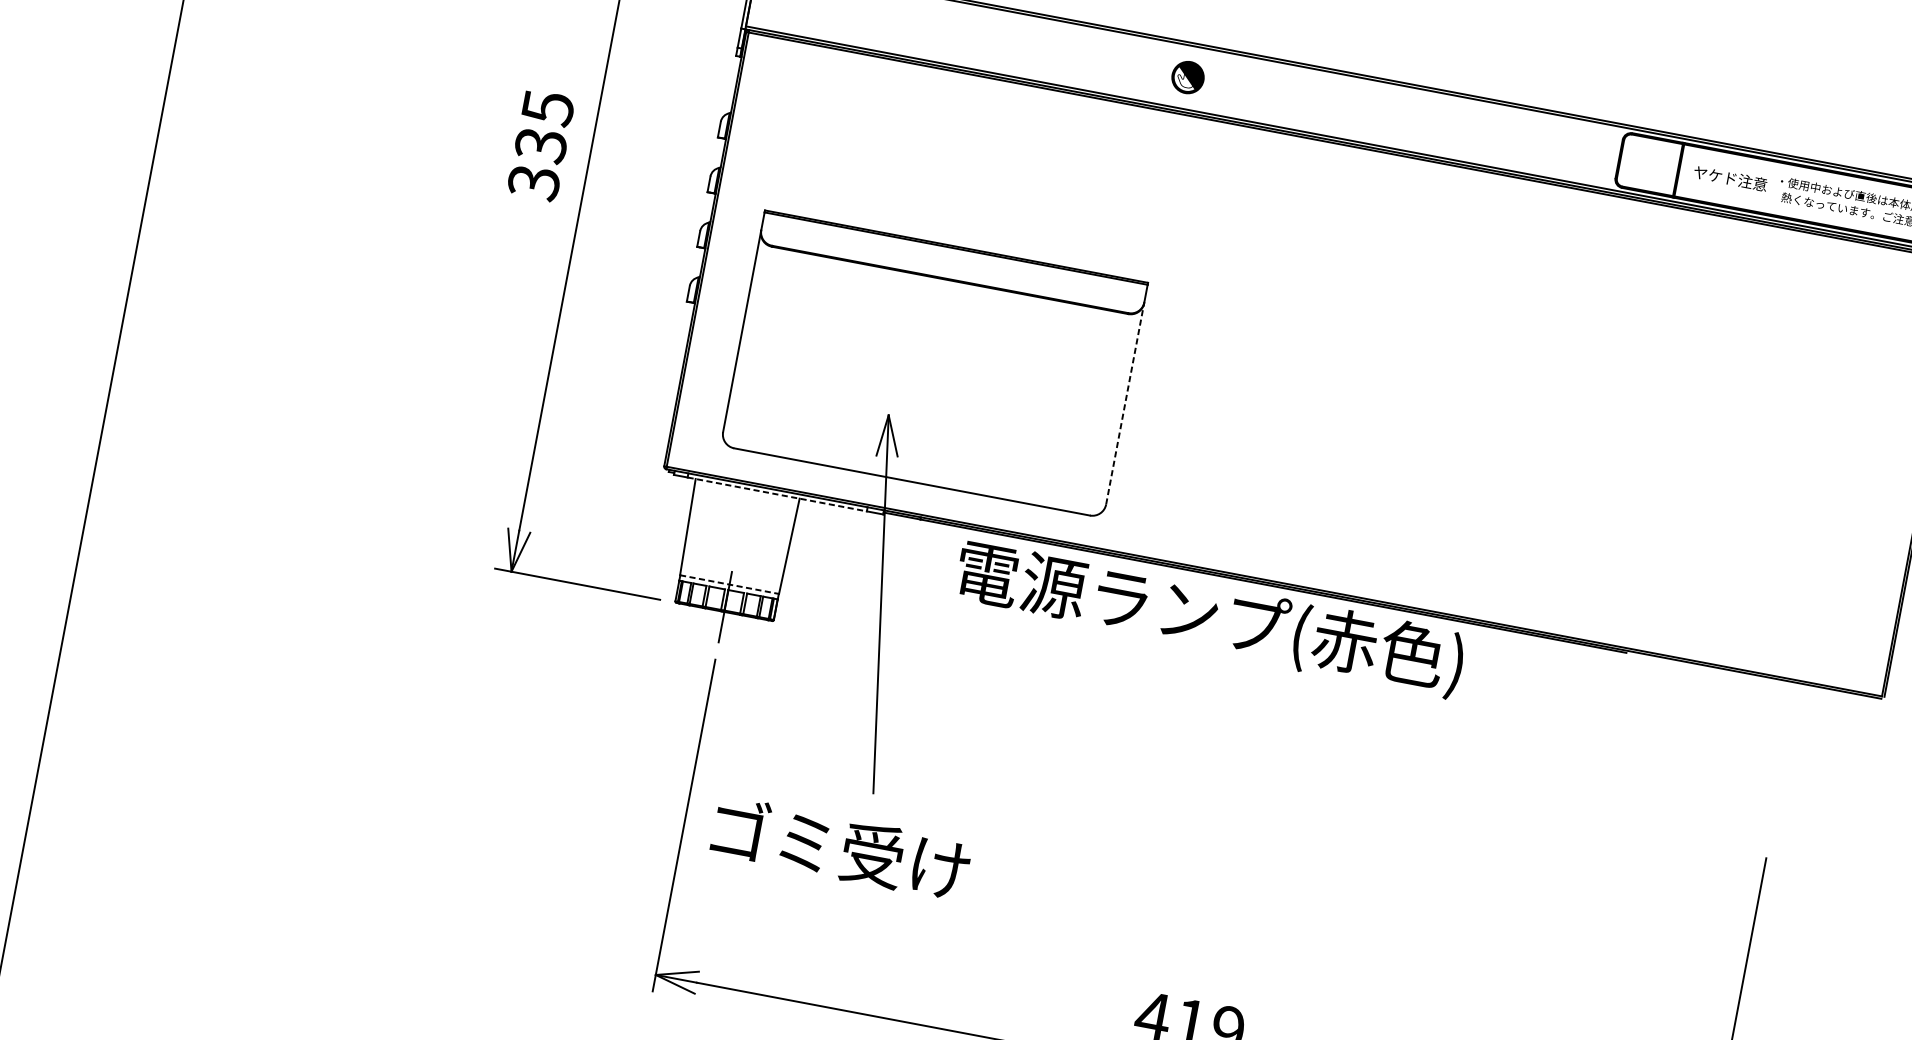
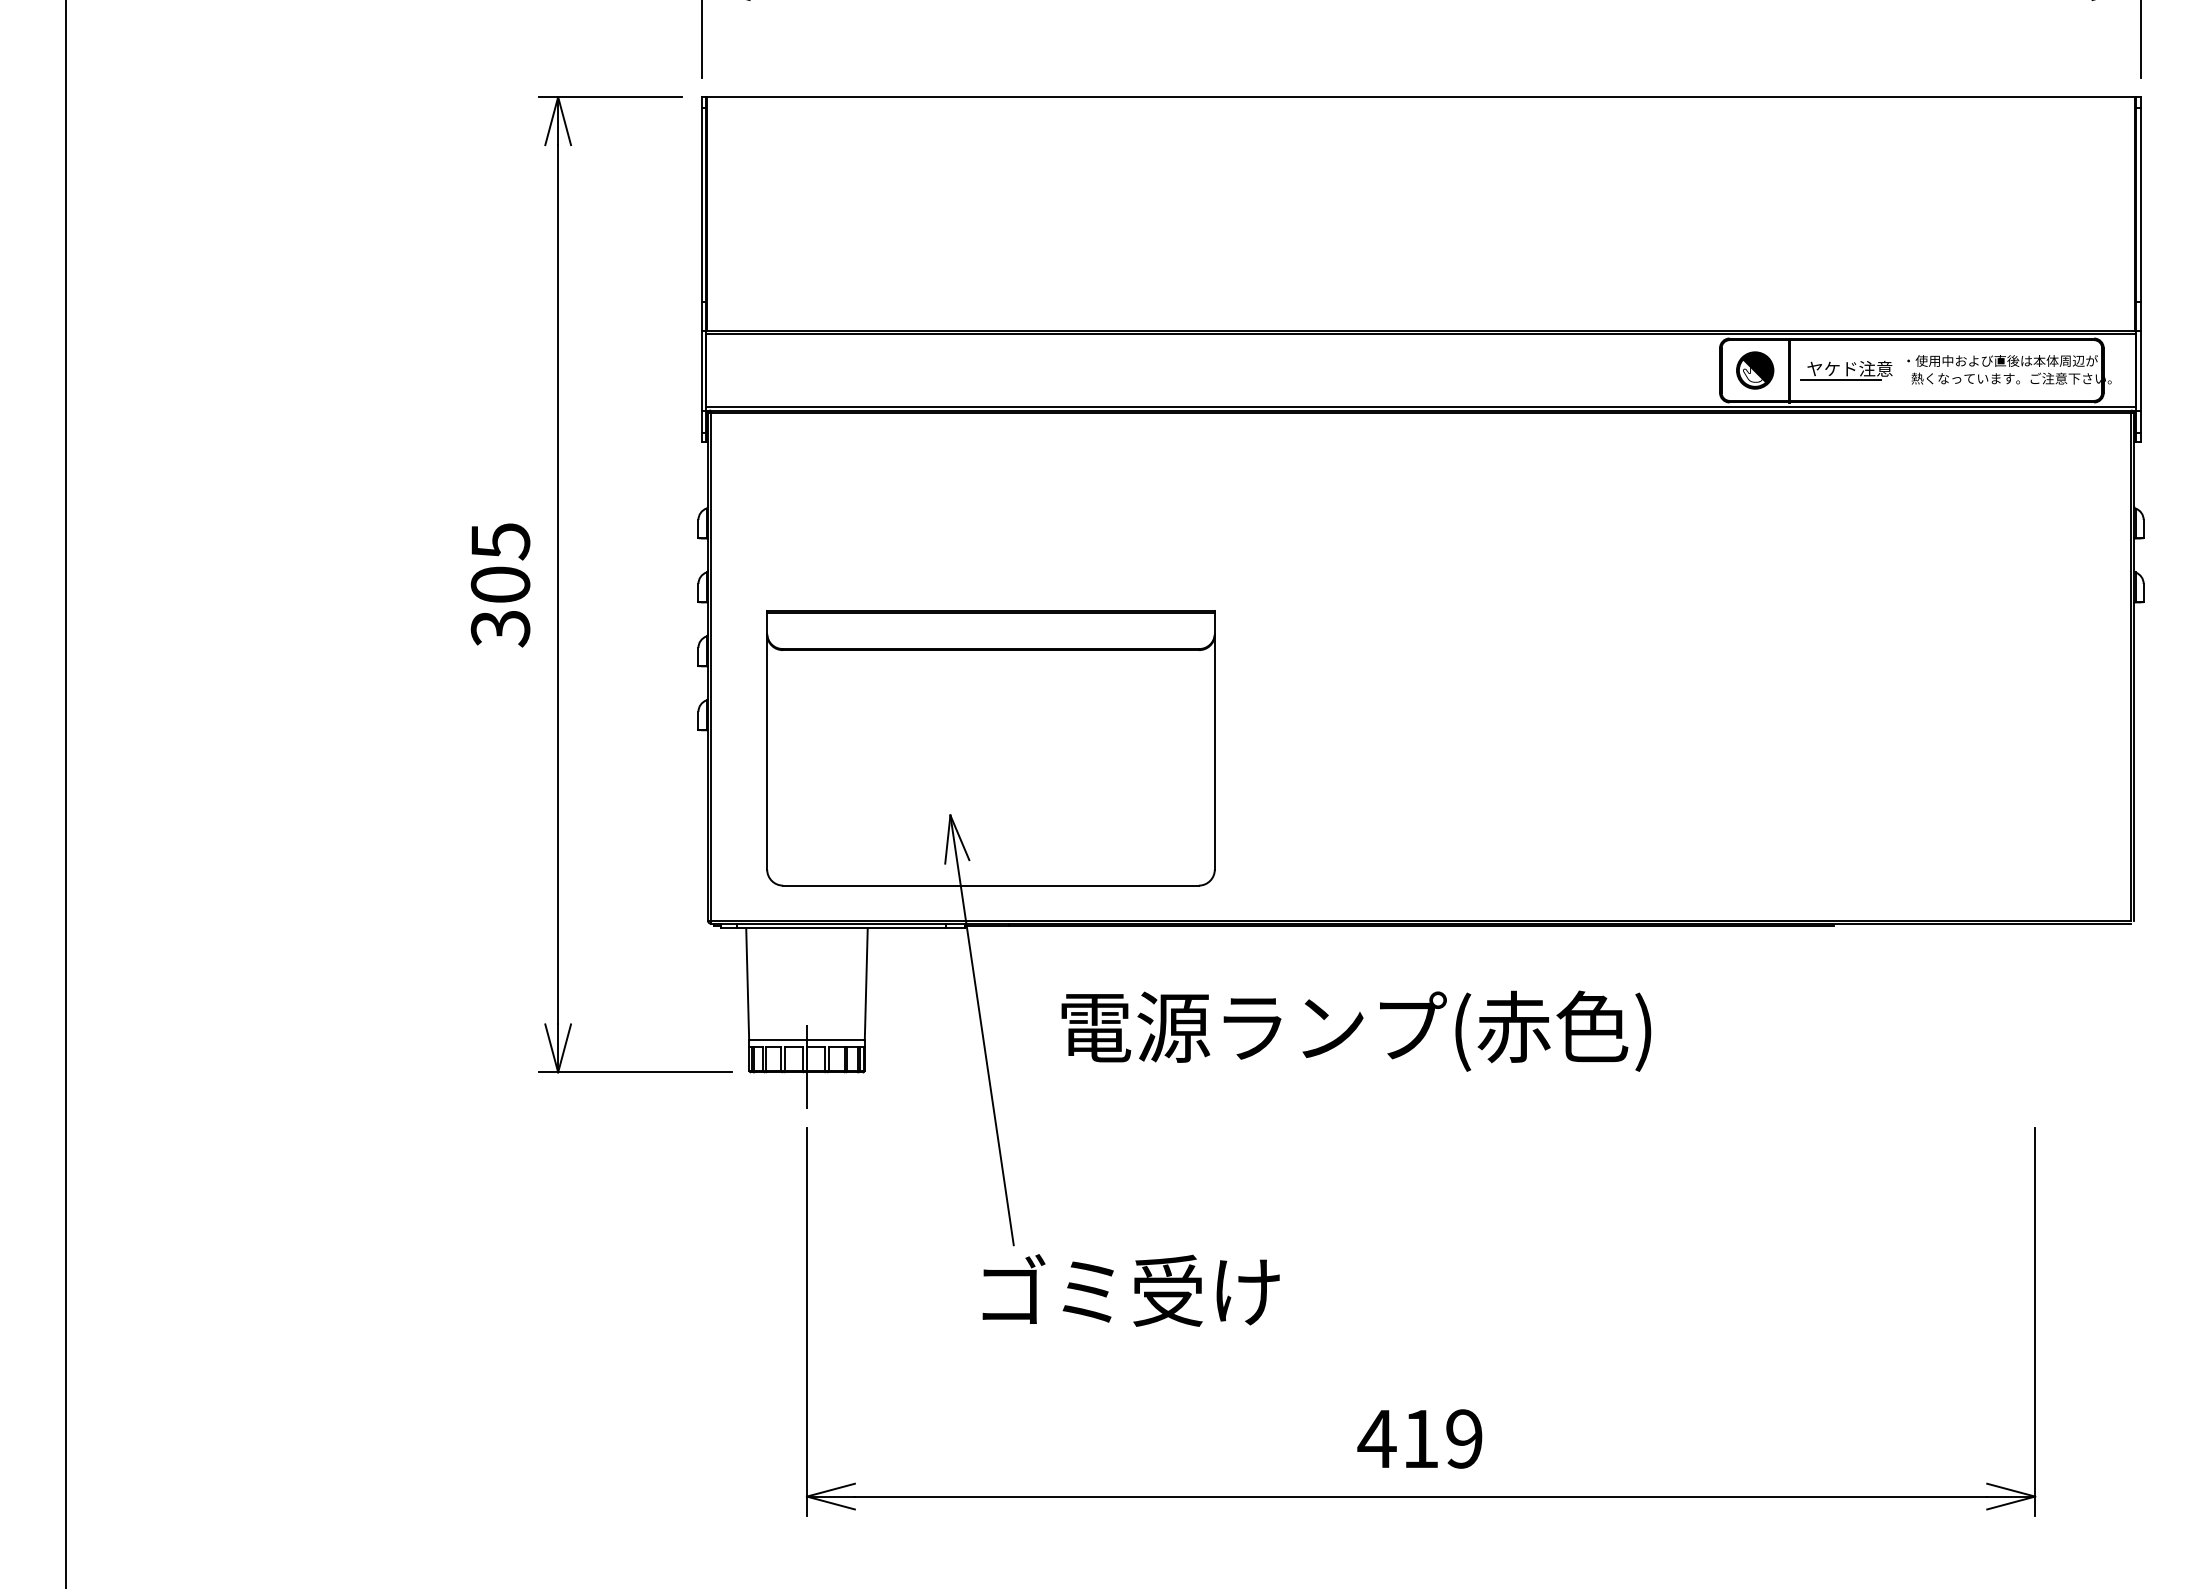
part: (1188, 77) -> (1755, 370), moved
text: (541, 144) -> (500, 584), 335 -> 305
line: (1721, 187) -> (1841, 380), added
line: (1124, 403) -> (1214, 751), dashed -> solid
line: (777, 494) -> (841, 928), dashed -> solid
line: (729, 584) -> (806, 1040), dashed -> solid
text: (1210, 618) -> (1356, 1030), moved
text: (840, 848) -> (1130, 1290), moved

